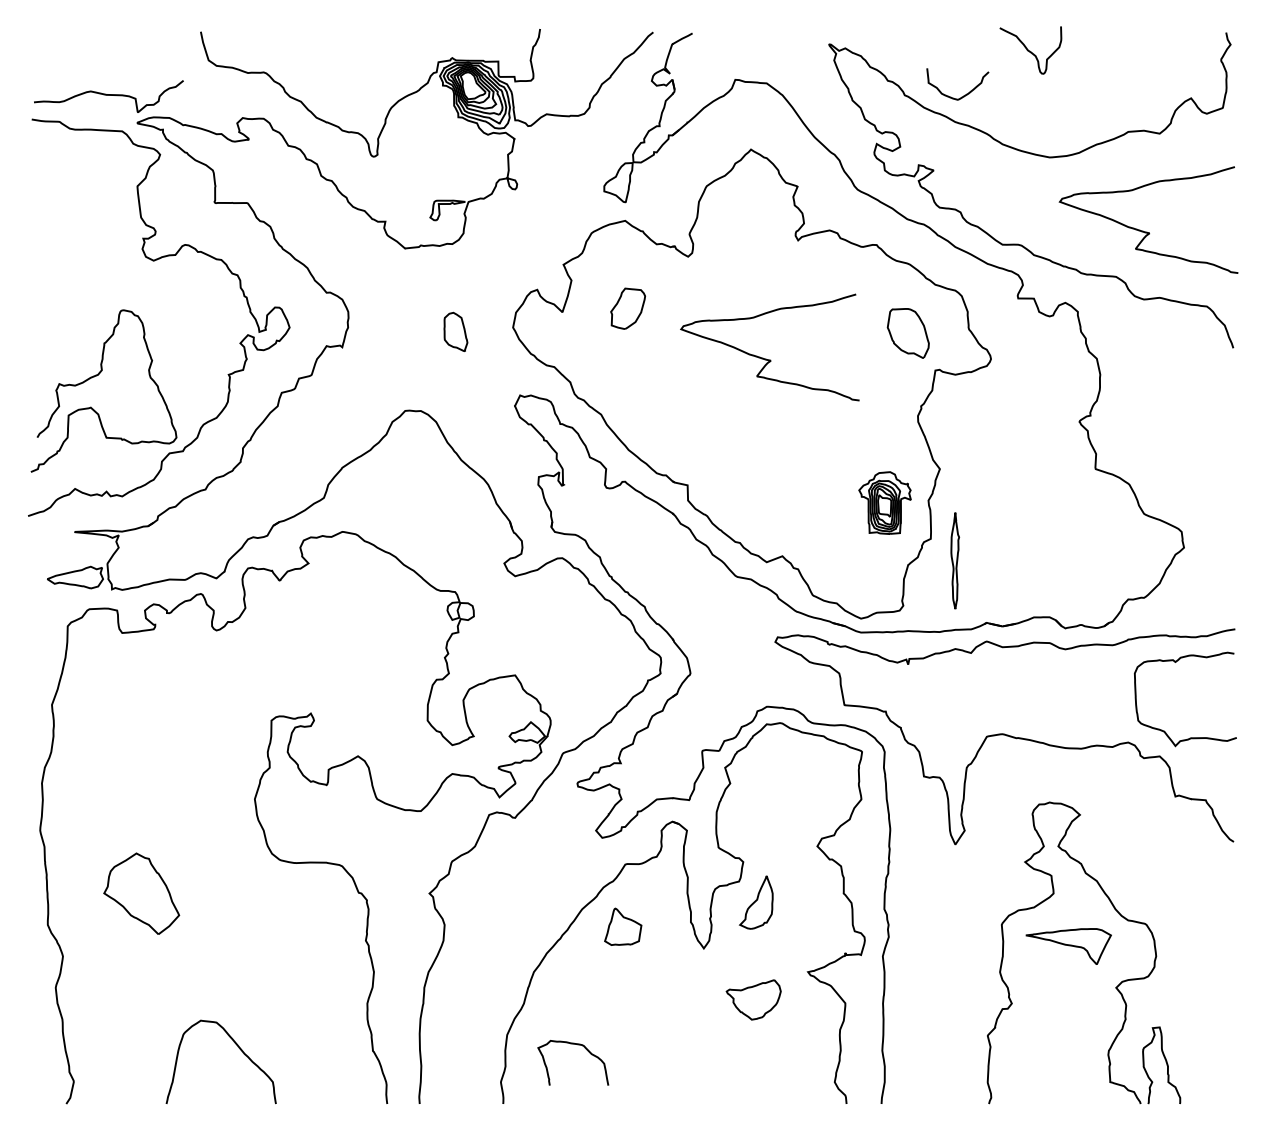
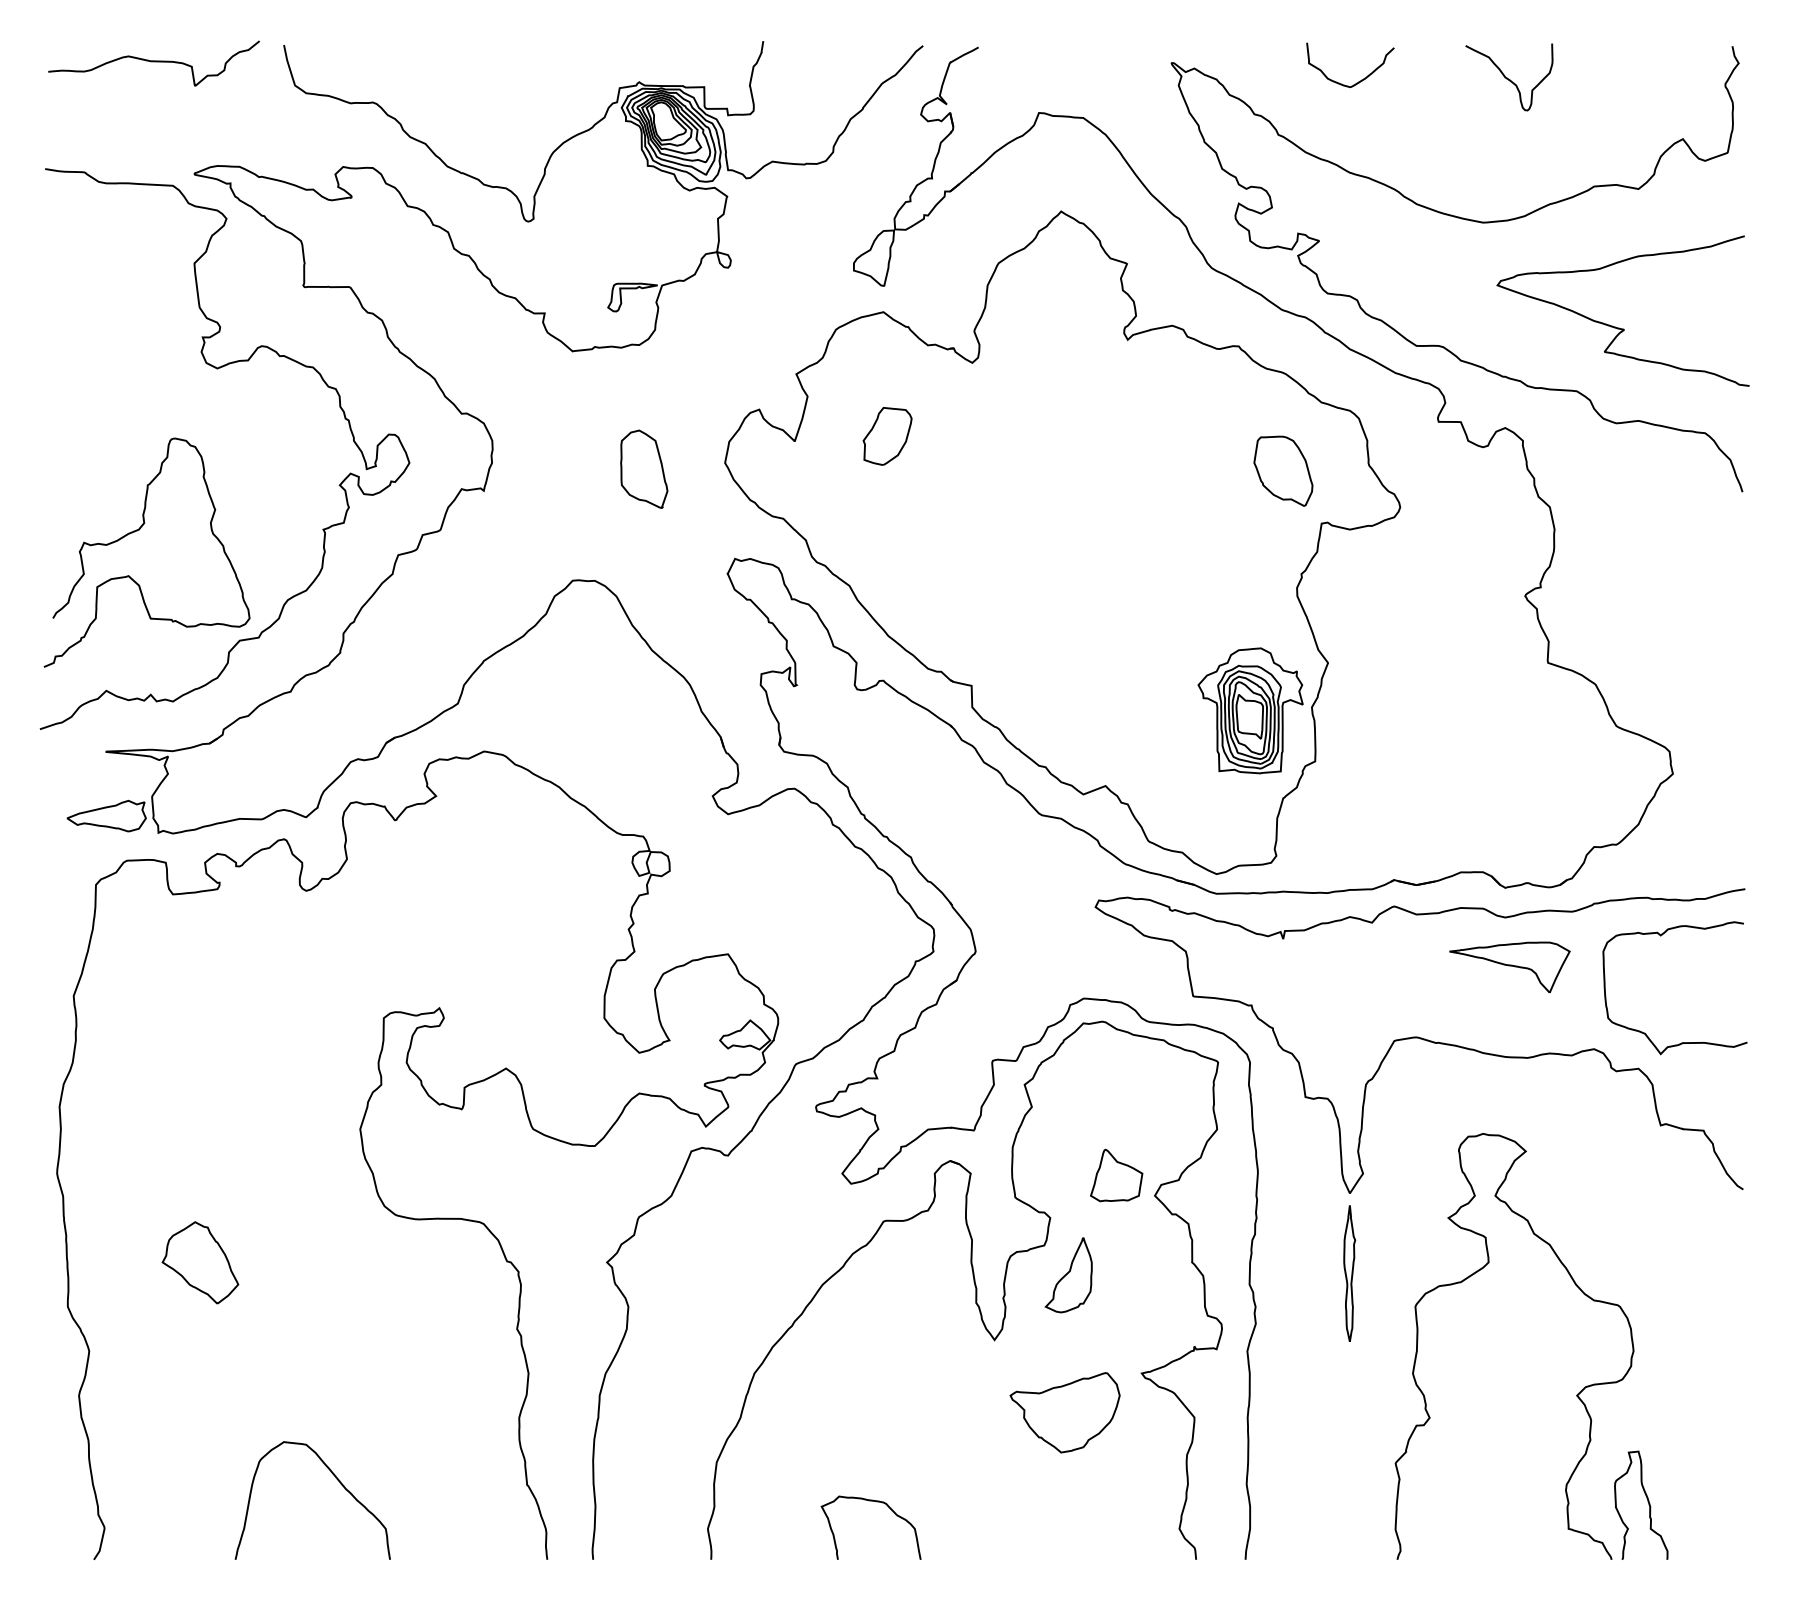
curve: (1030, 51) -> (1508, 78), moved
curve: (965, 94) -> (1361, 79), moved
curve: (108, 95) -> (153, 62), moved
part: (456, 331) -> (644, 468), size x1.43
curve: (767, 359) -> (1084, 507), removed
part: (885, 502) -> (1250, 710), size x1.43
part: (955, 560) -> (1349, 1273), moved
part: (141, 893) -> (200, 1262), size x0.71
part: (623, 926) -> (1116, 1175), moved
part: (1068, 946) -> (1509, 967), moved
part: (753, 999) -> (1064, 1412), size x1.43
curve: (577, 1045) -> (876, 1502), moved

